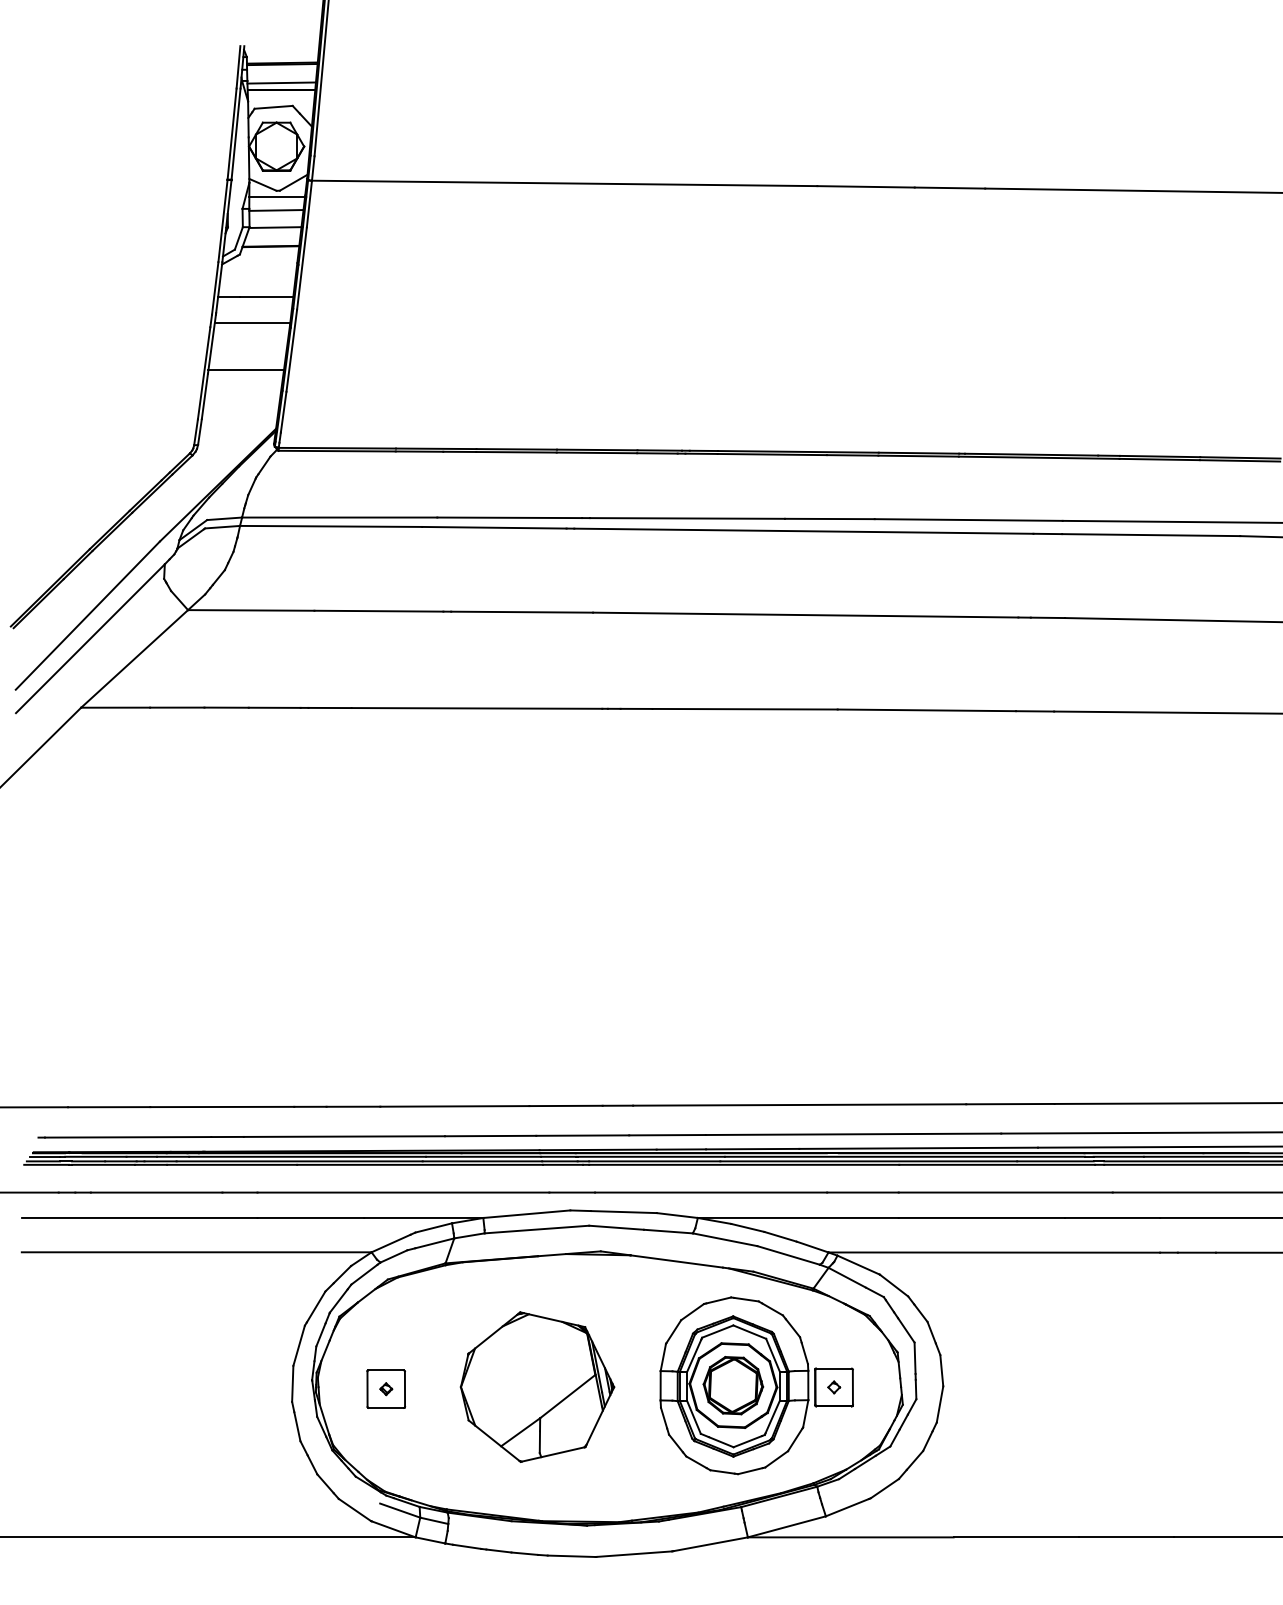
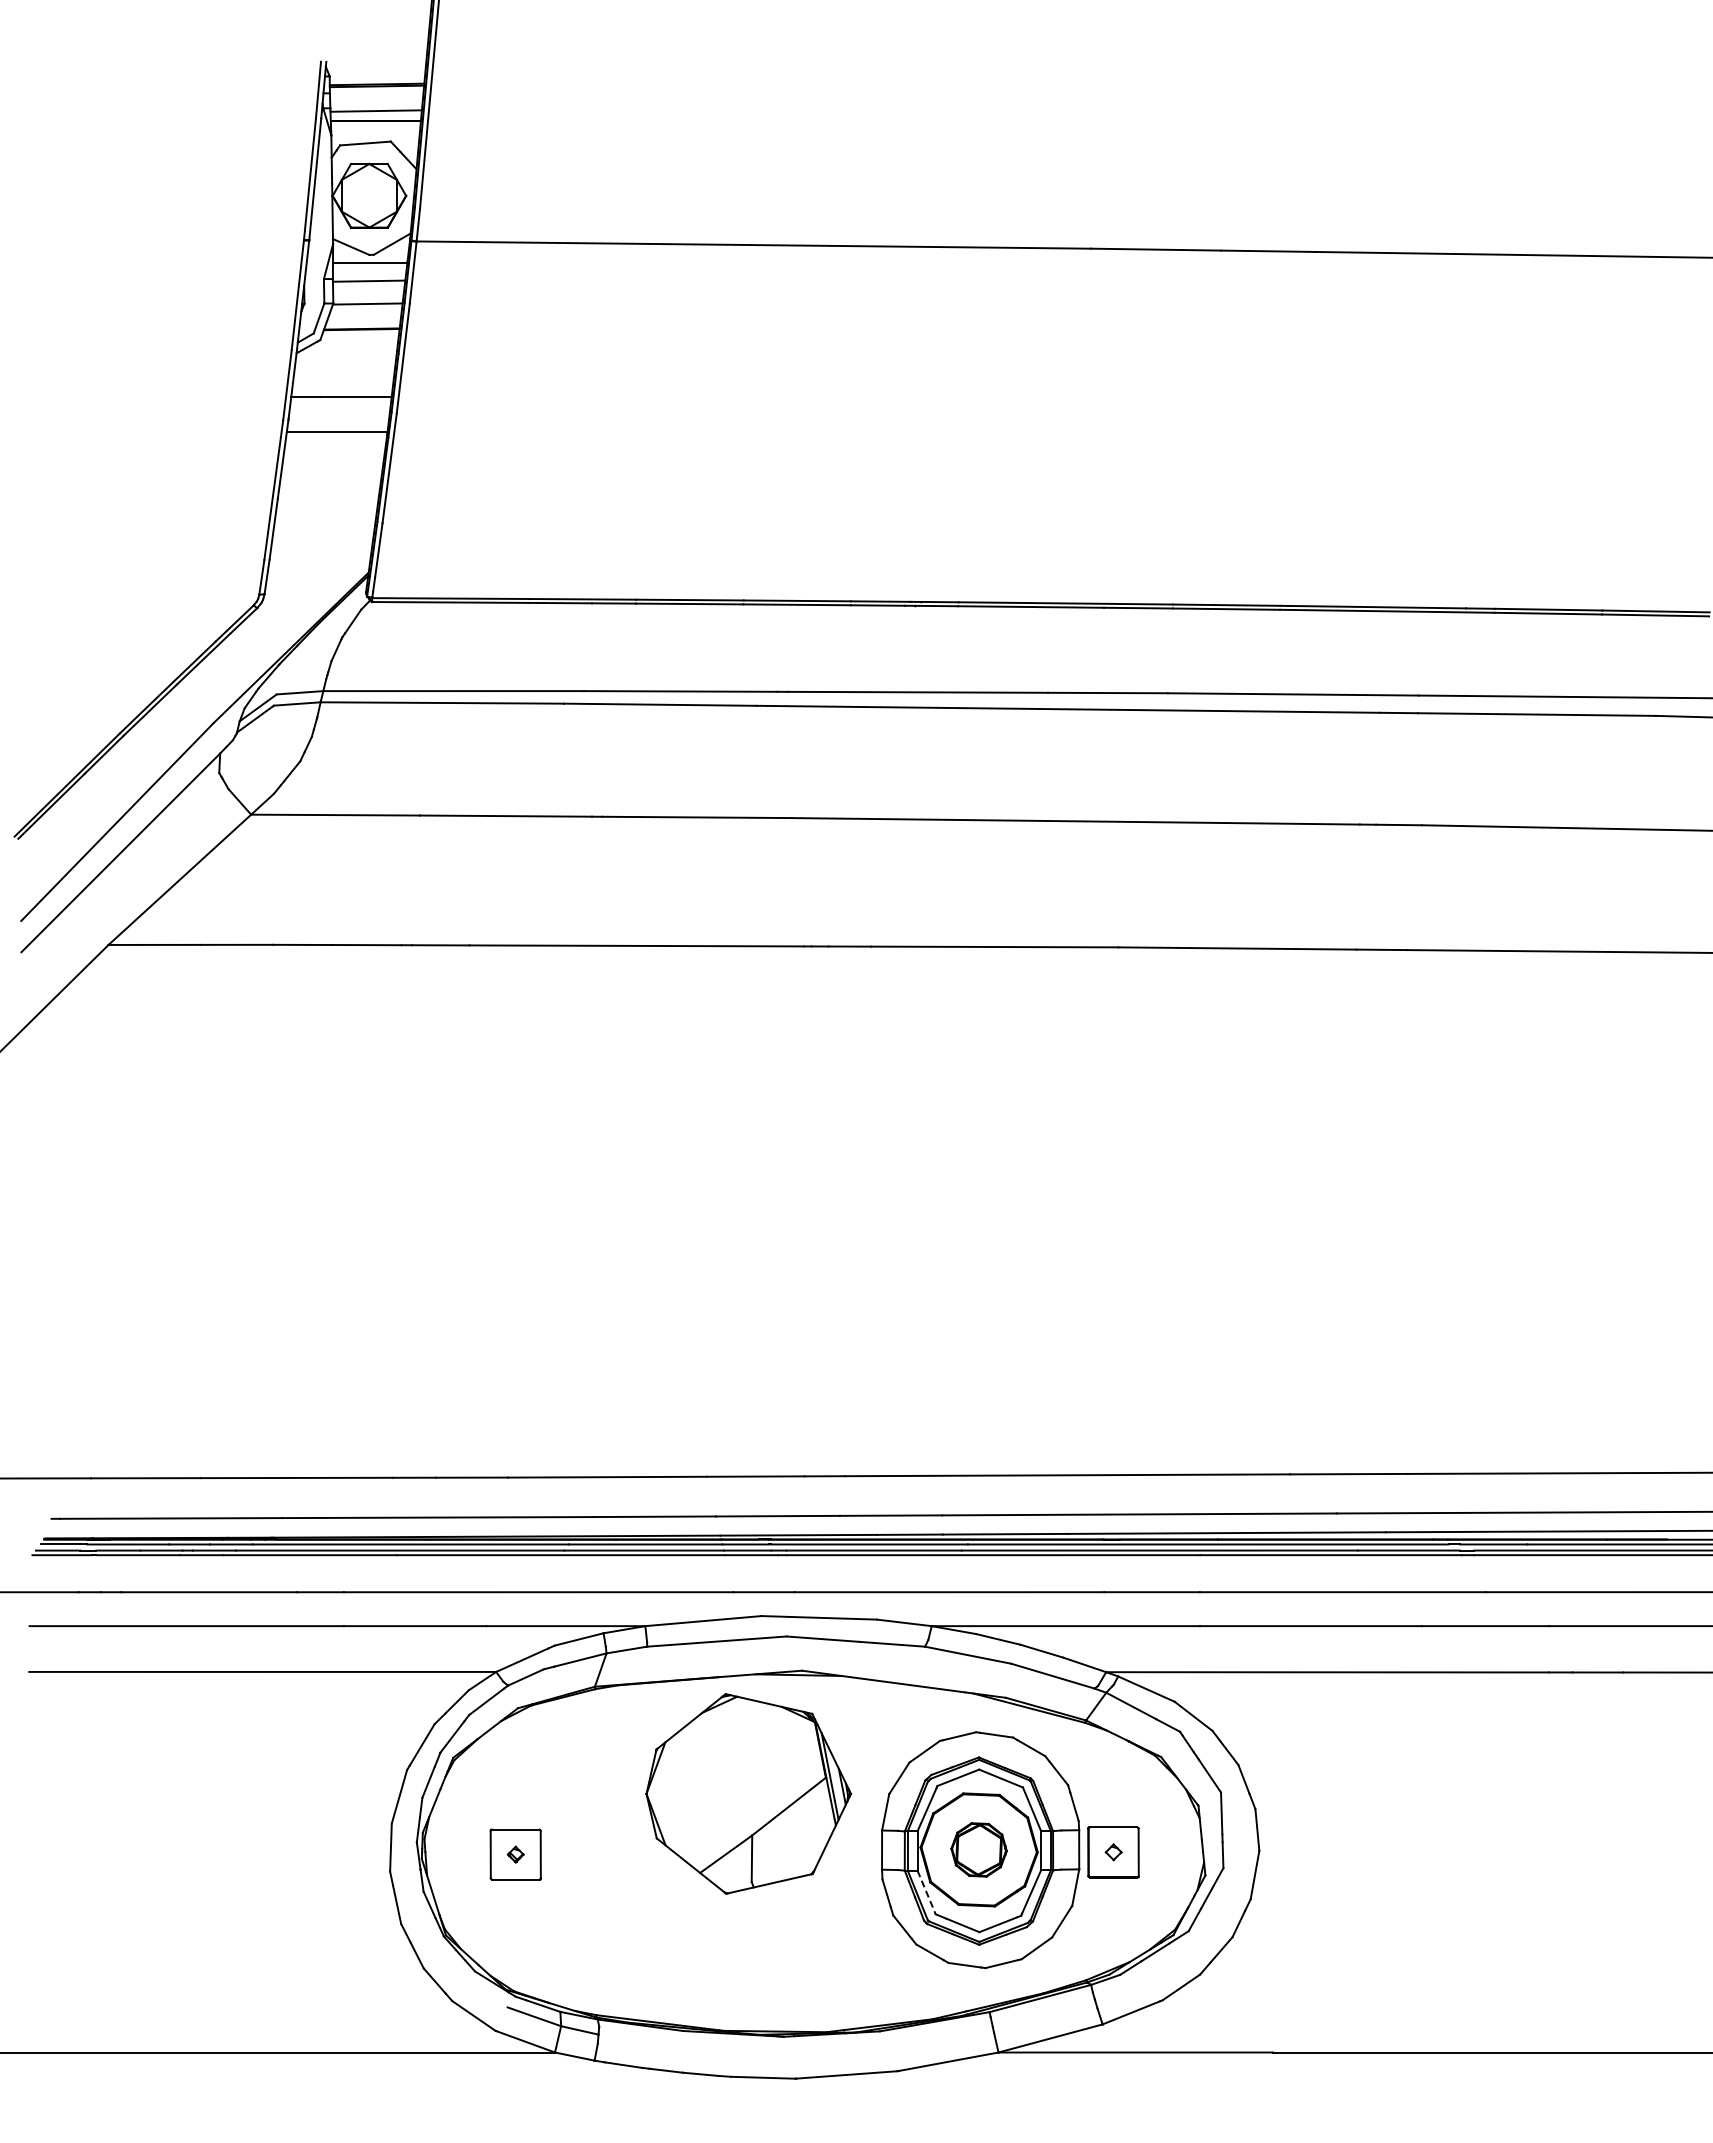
line: (245, 370) -> (328, 494), removed
part: (732, 1385) -> (978, 1849), size x0.7
part: (537, 1386) -> (748, 1793), moved
line: (693, 1417) -> (926, 1892), solid -> dashed

